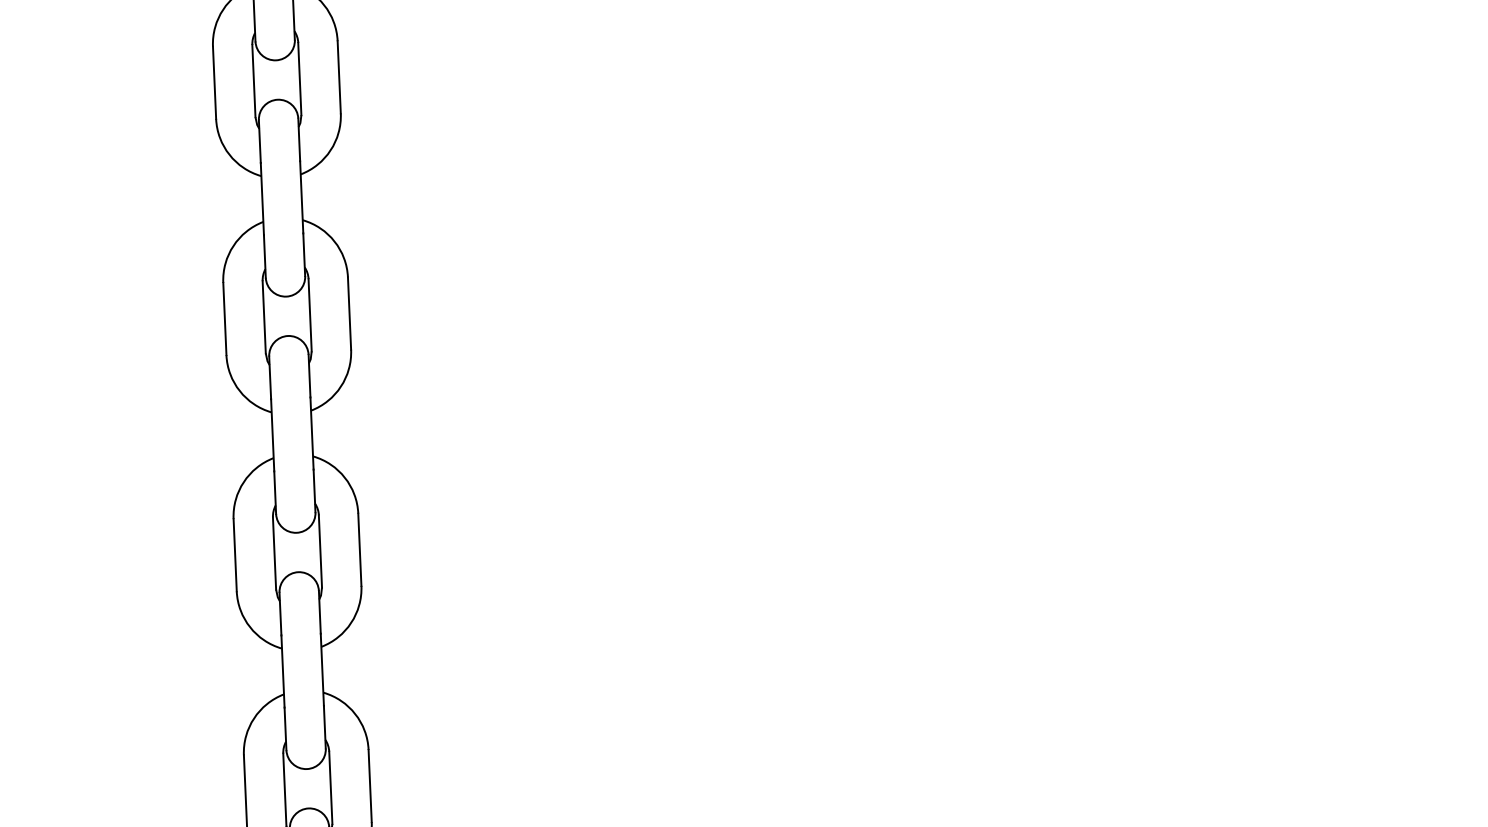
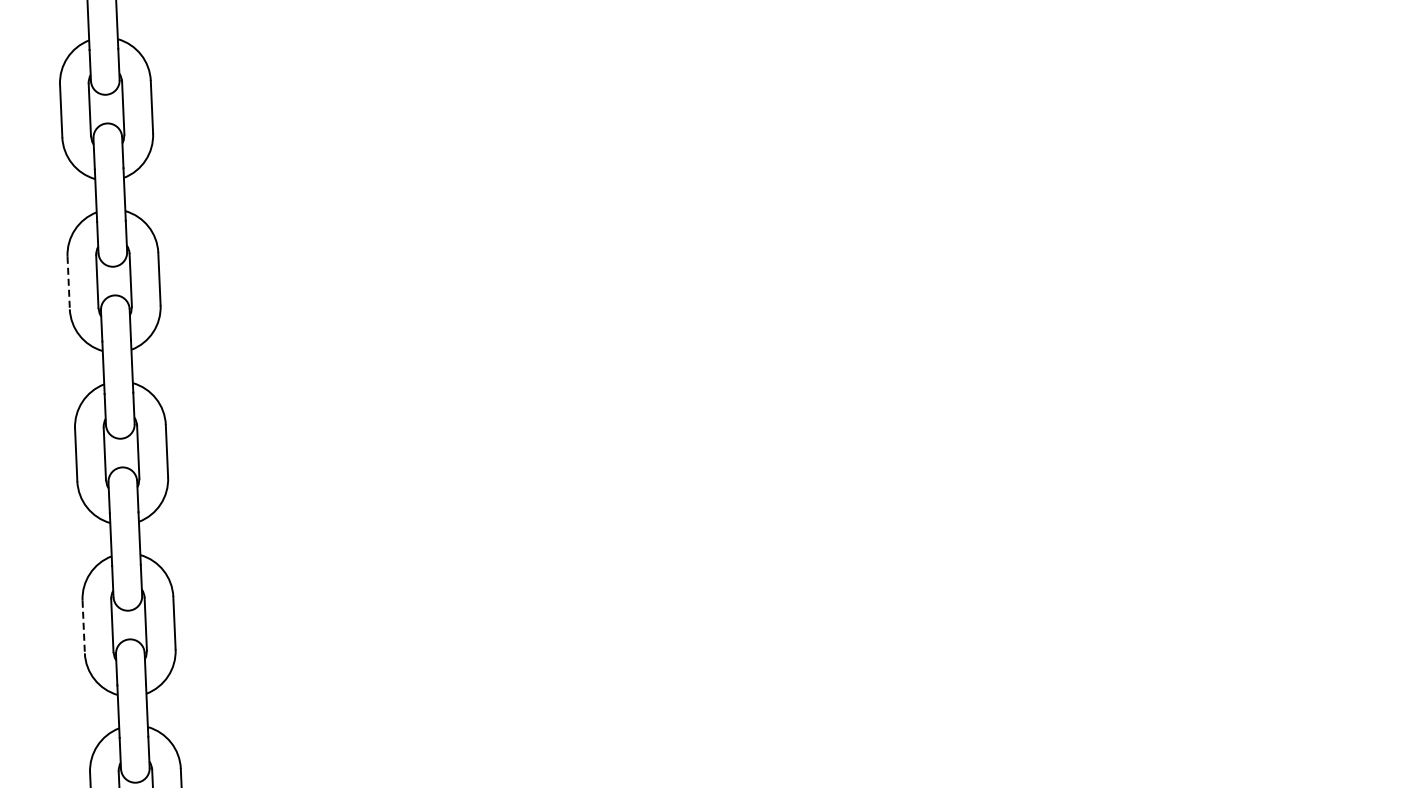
line: (214, 83) -> (68, 283), solid -> dashed
line: (234, 555) -> (83, 627), solid -> dashed

